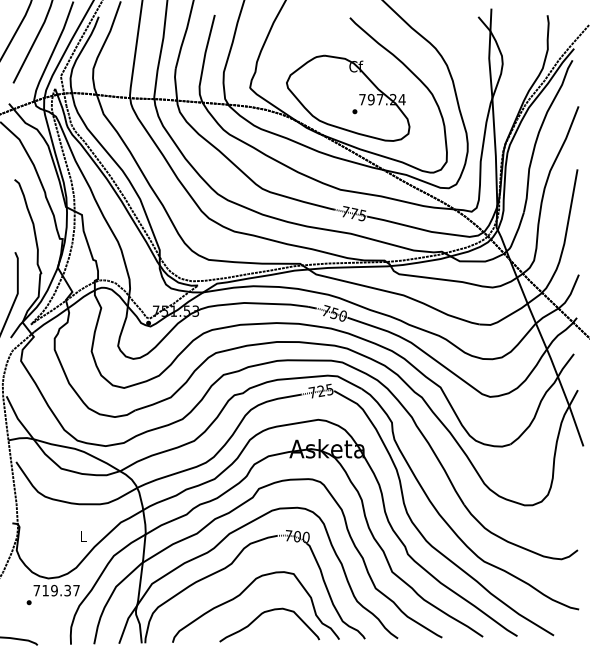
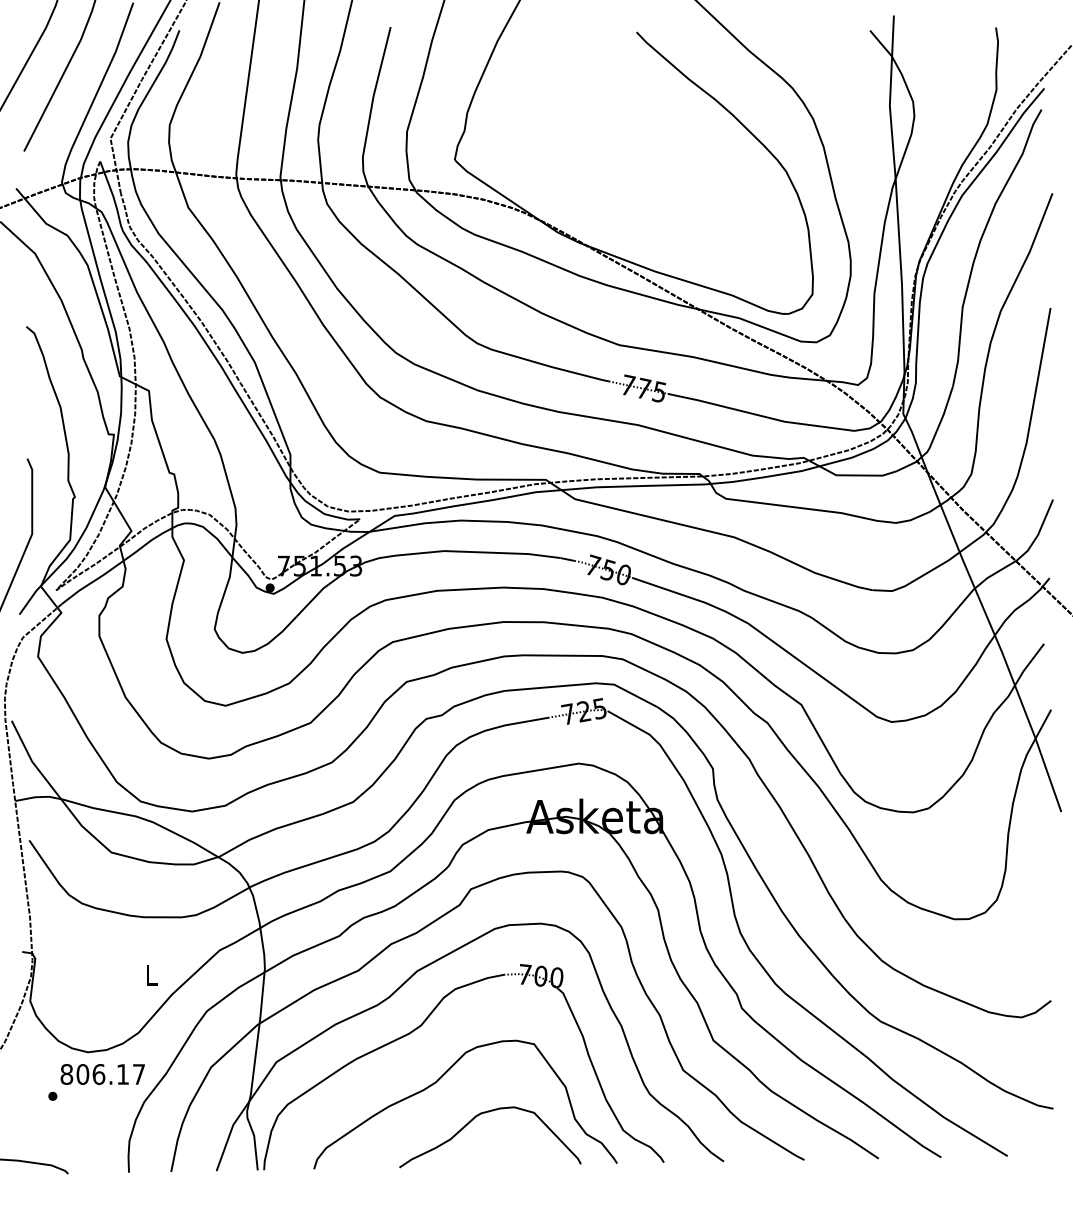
part: (348, 97) -> (633, 177), removed
text: (51, 590) -> (93, 1074), 719.37 -> 806.17

